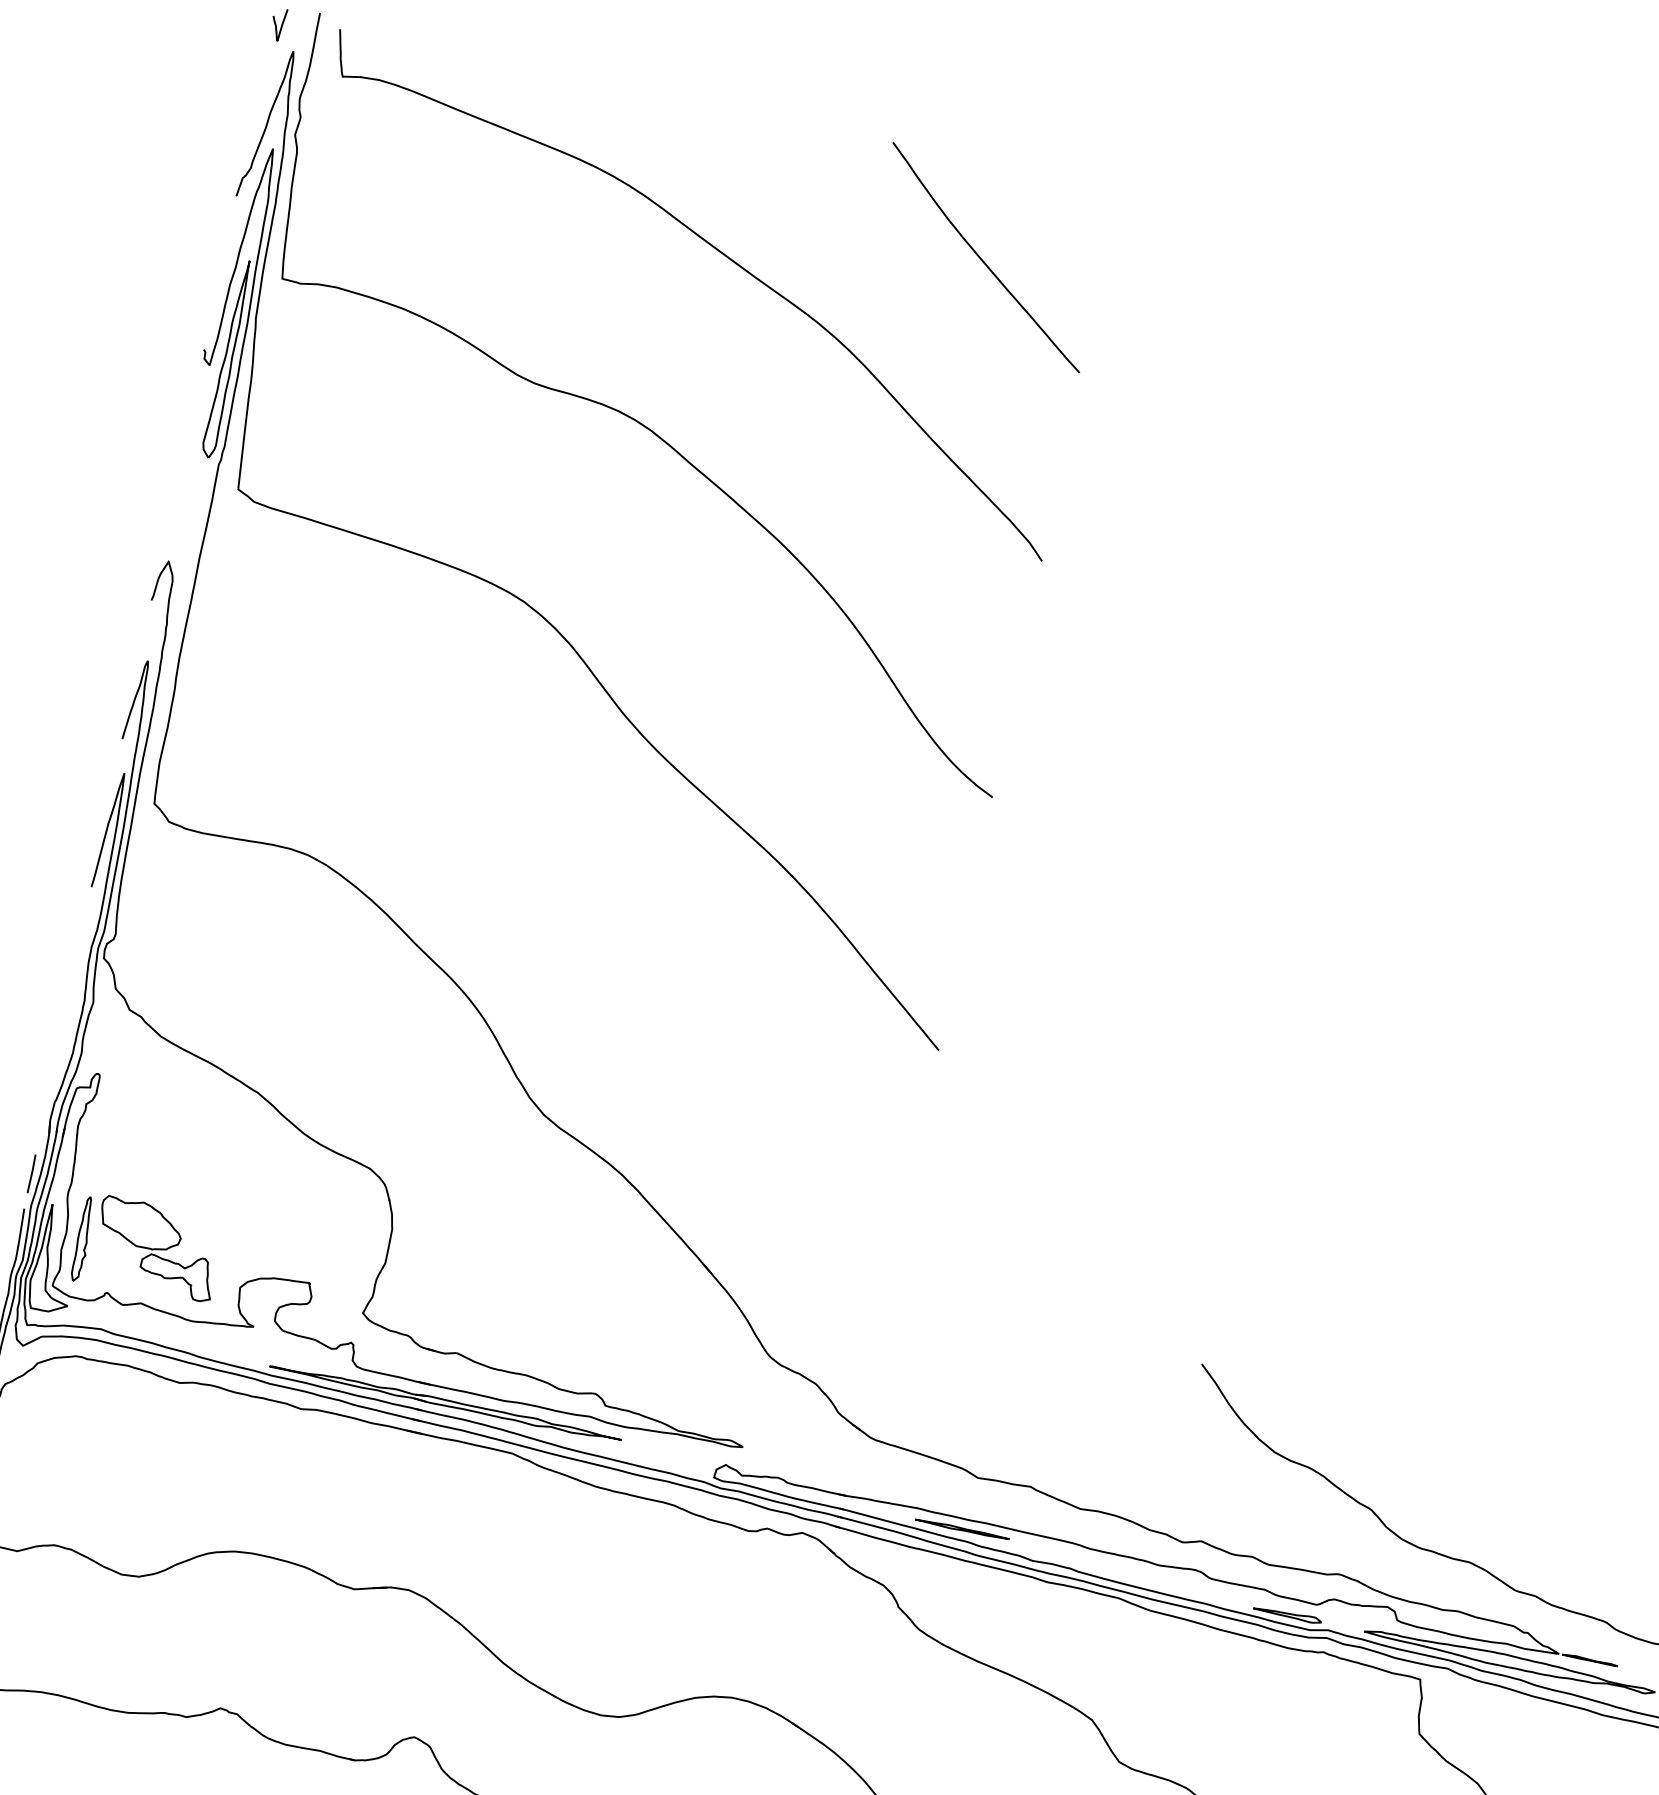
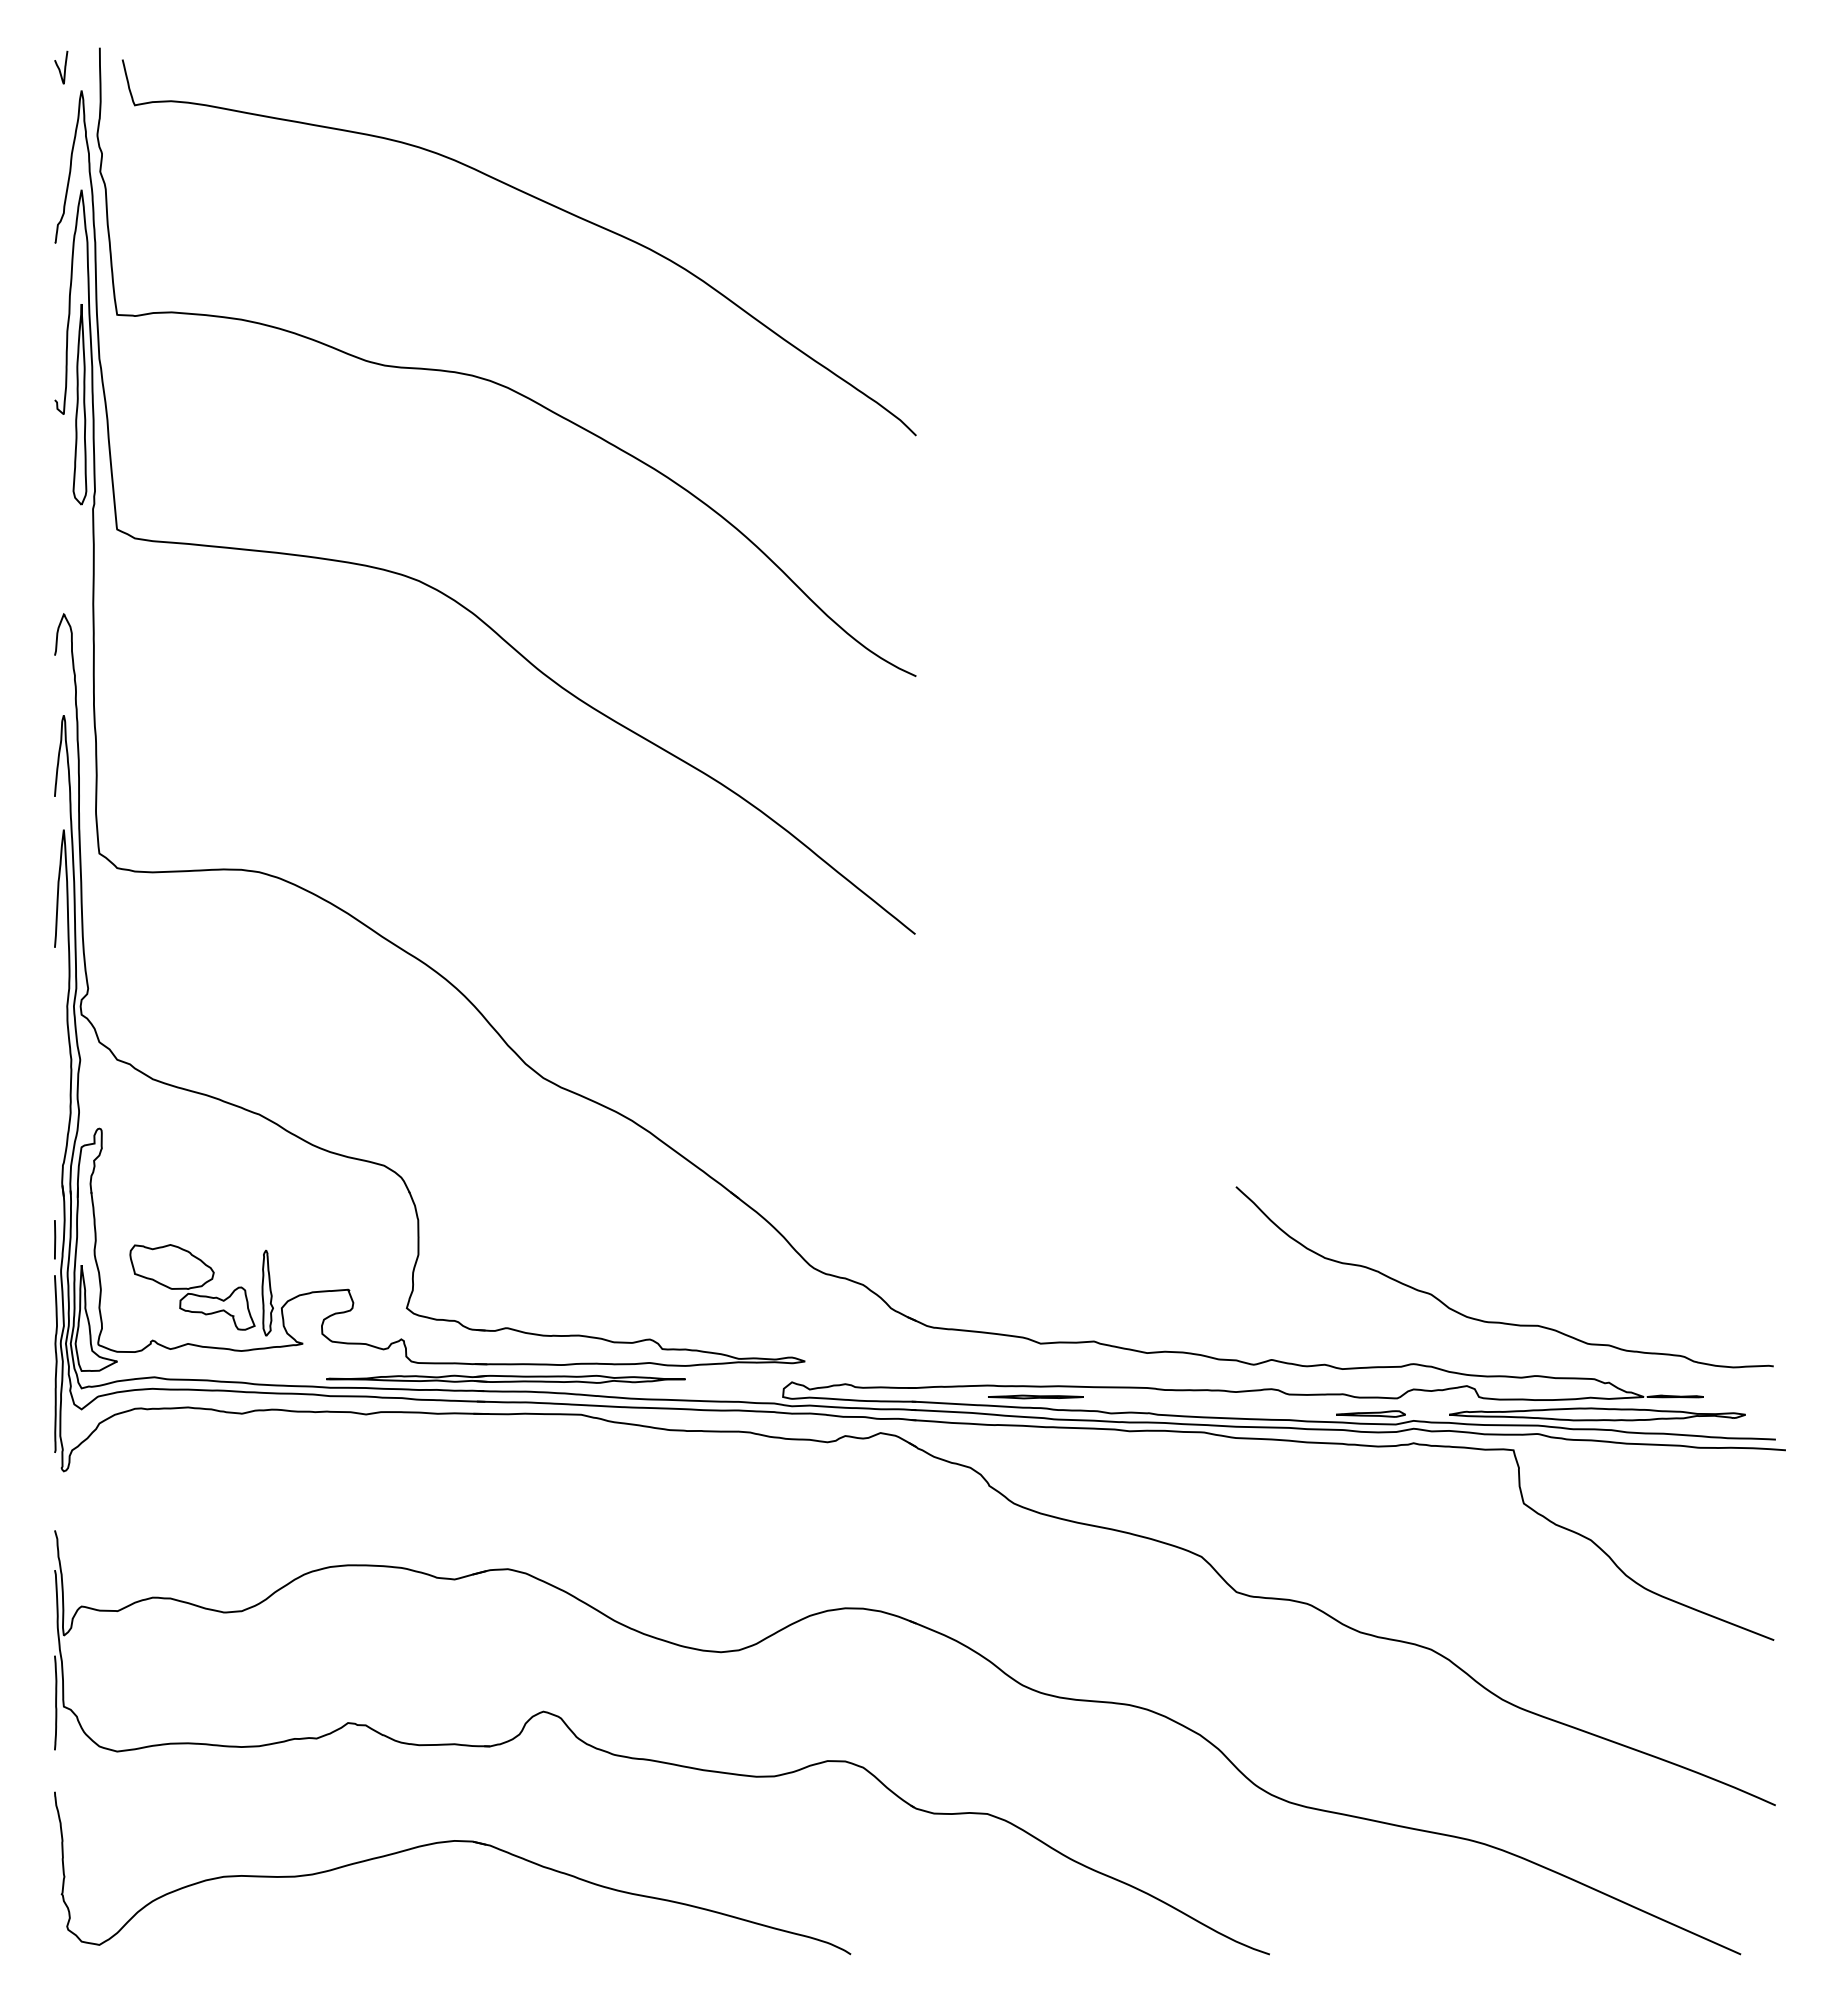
curve: (983, 259) -> (797, 153), removed
part: (83, 1238) -> (267, 1292), moved

